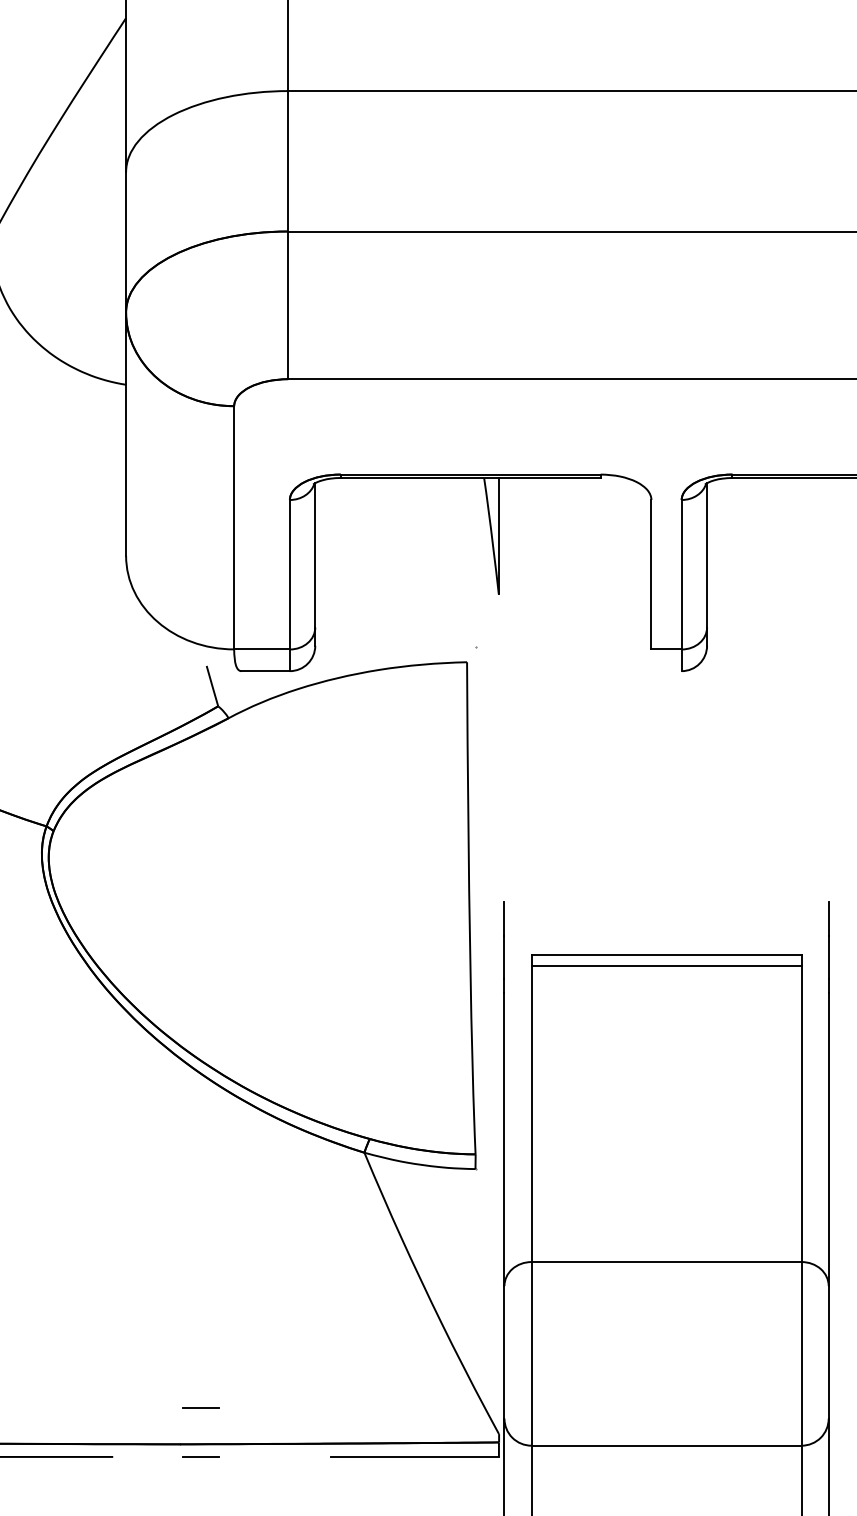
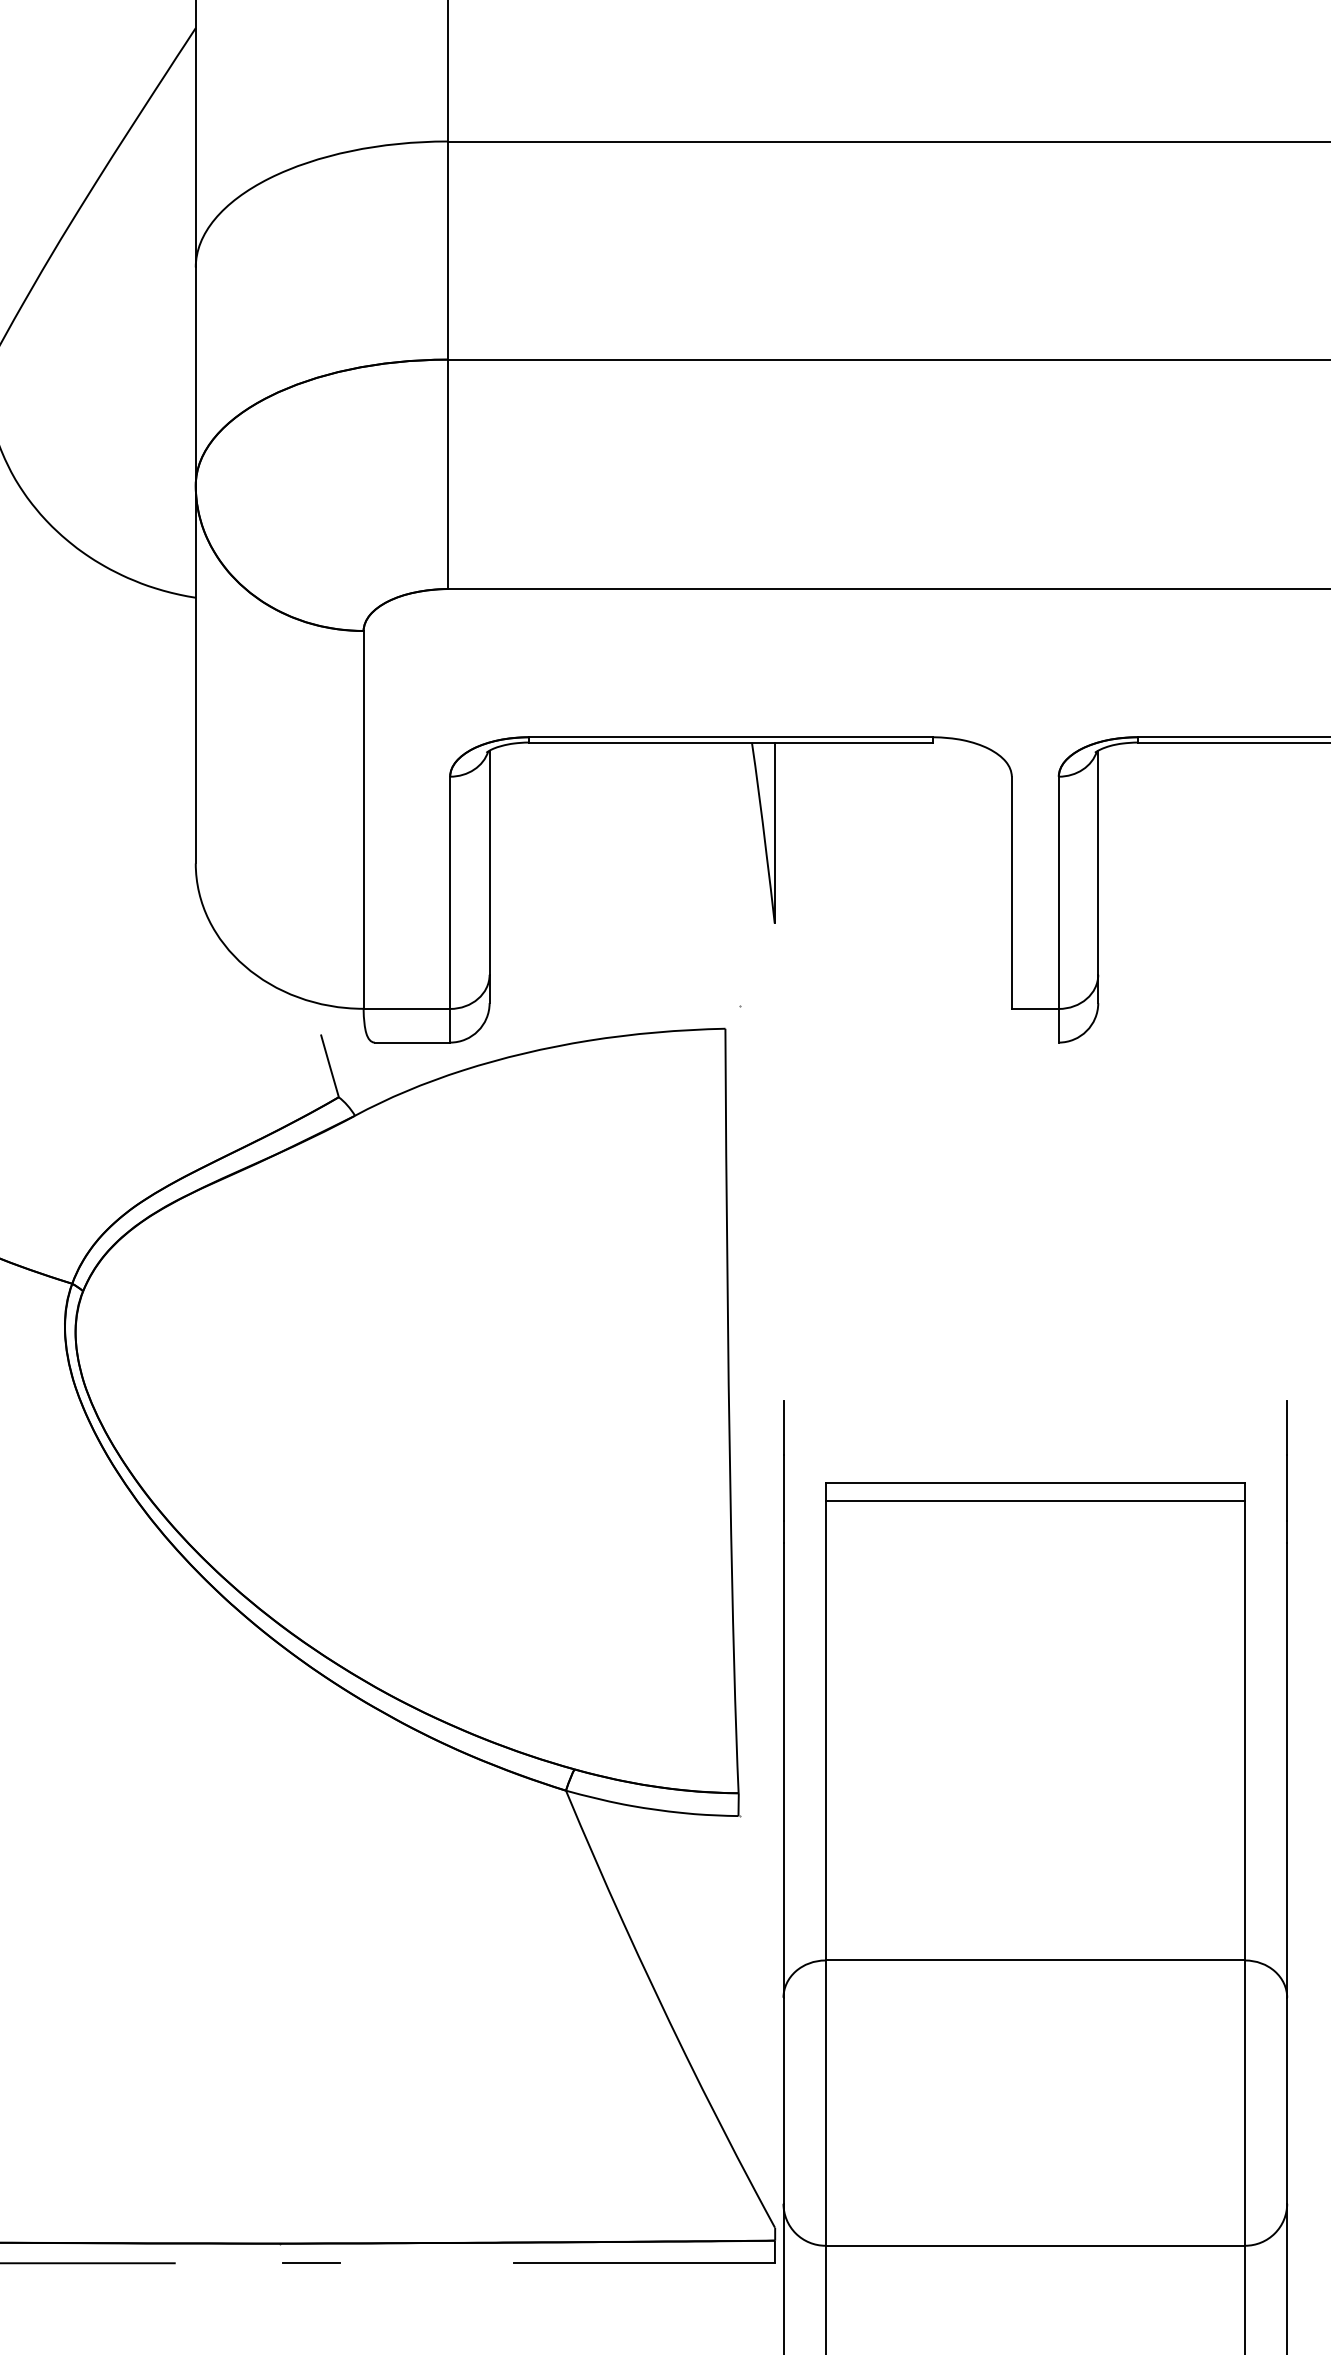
line: (200, 1407) -> (311, 2186), removed

